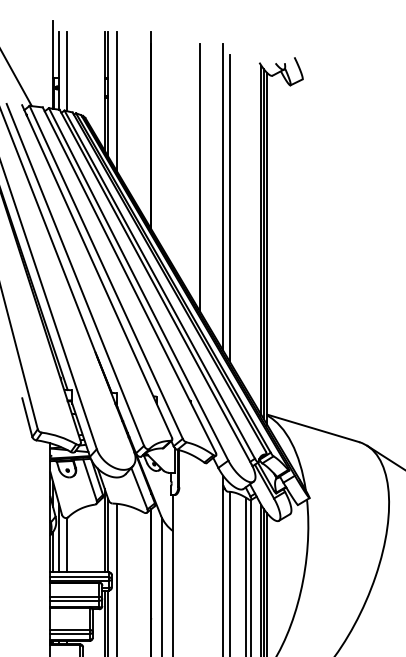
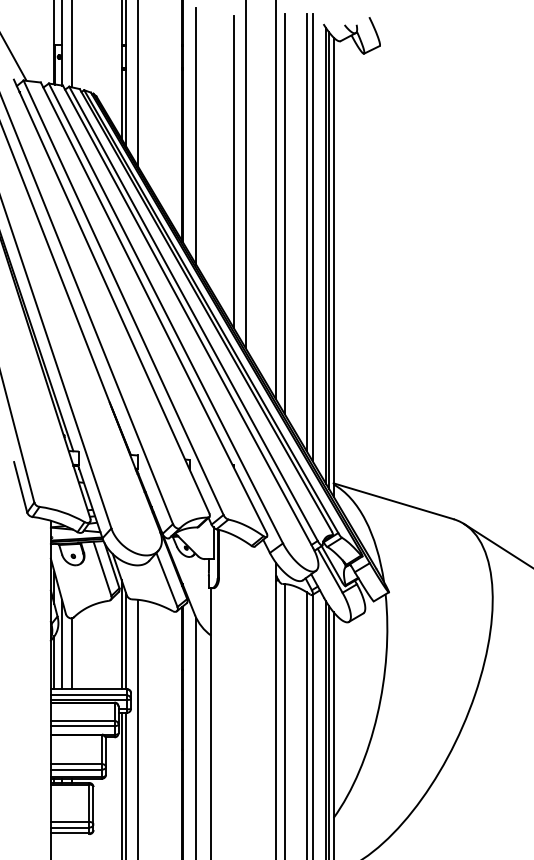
line: (162, 148) -> (196, 135), added
line: (190, 176) -> (233, 172), added
line: (246, 222) -> (306, 232), added
line: (250, 226) -> (312, 237), added

